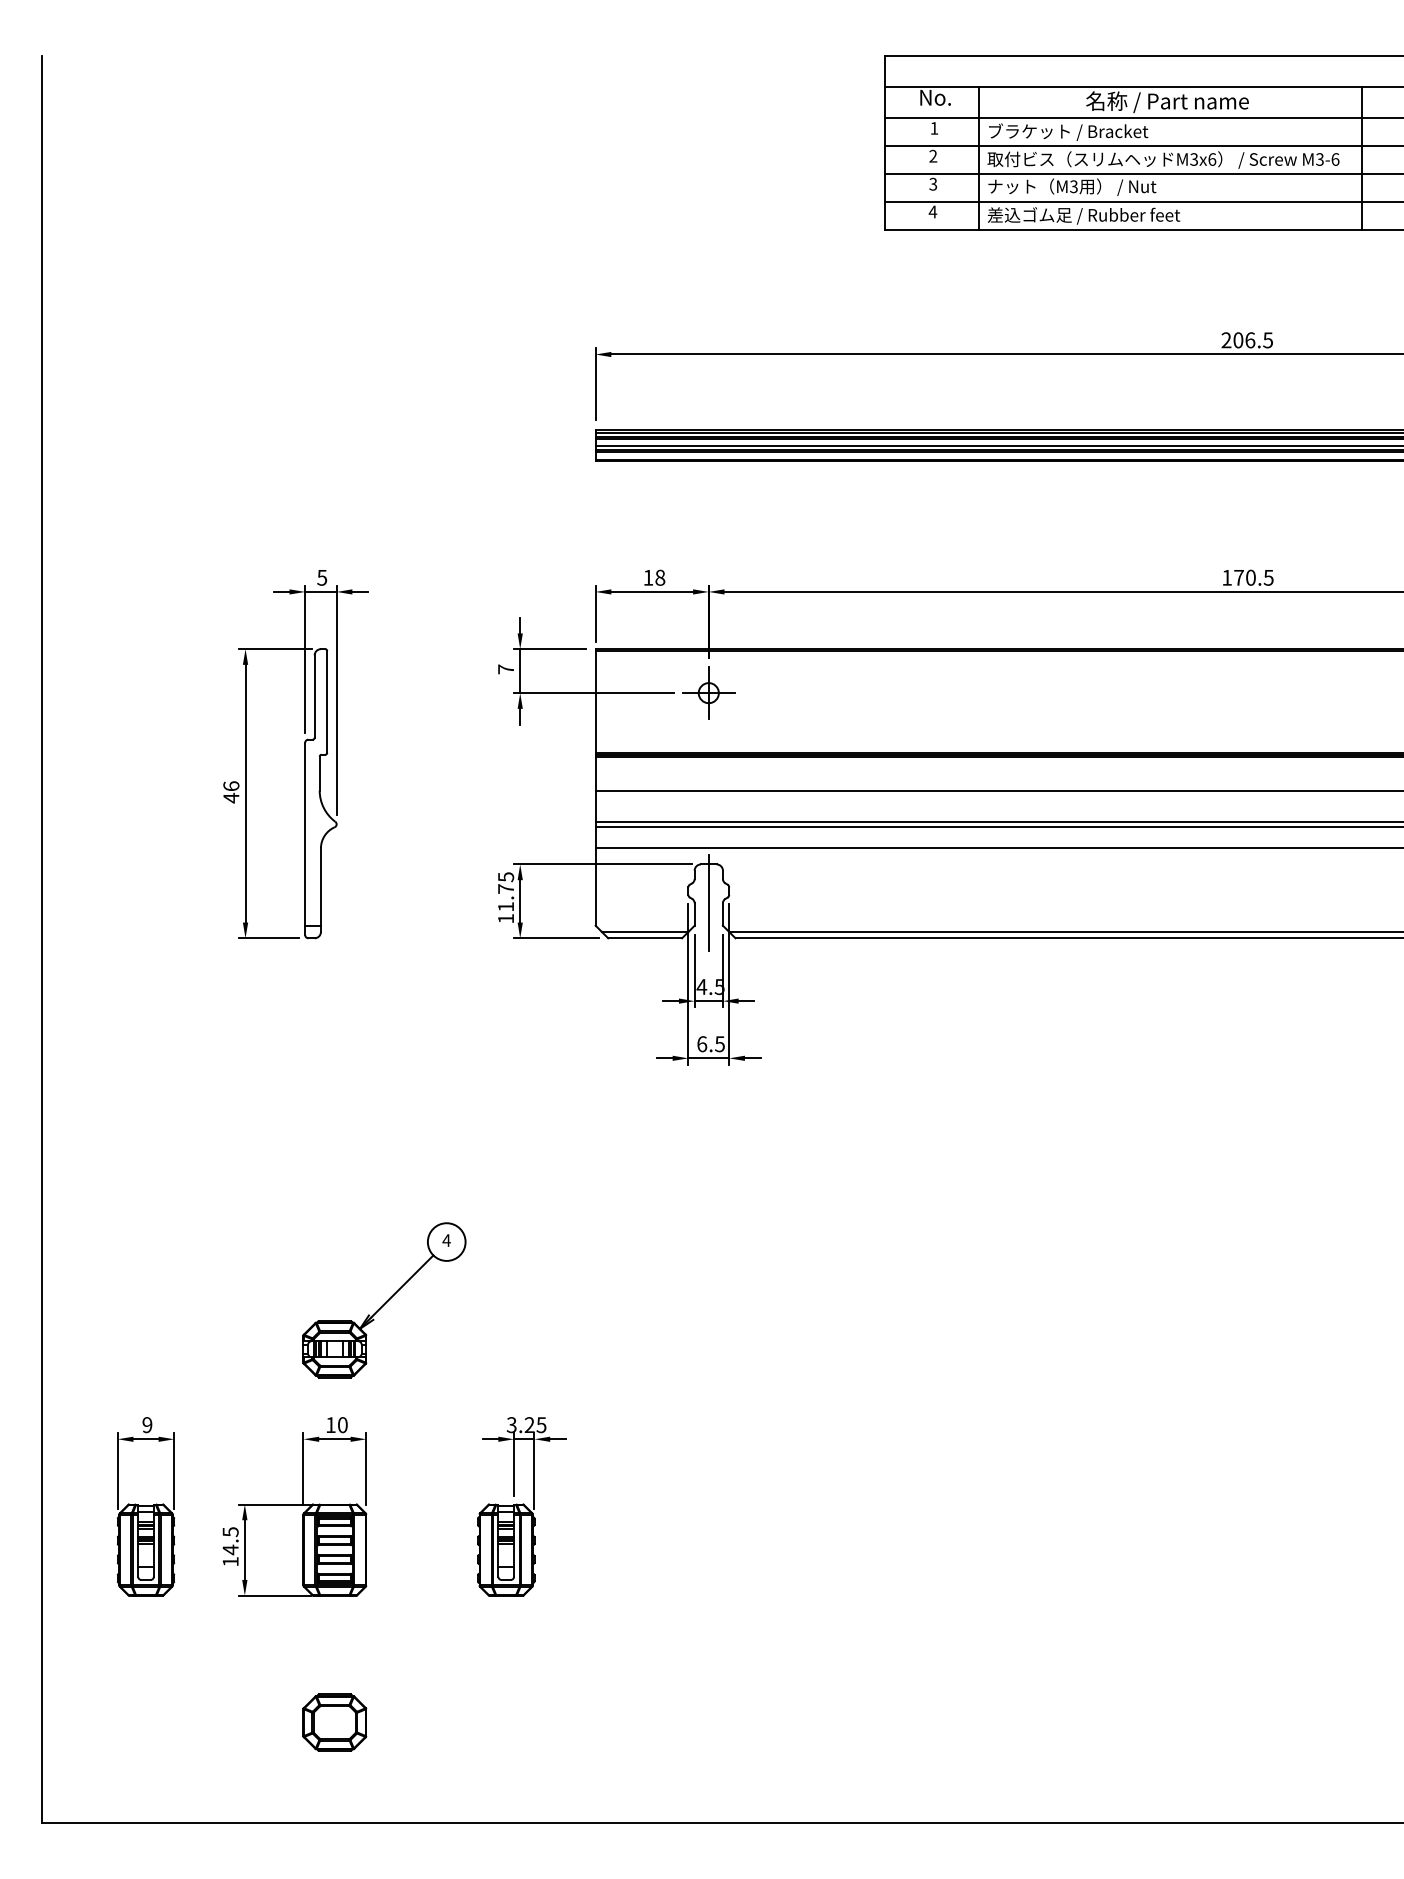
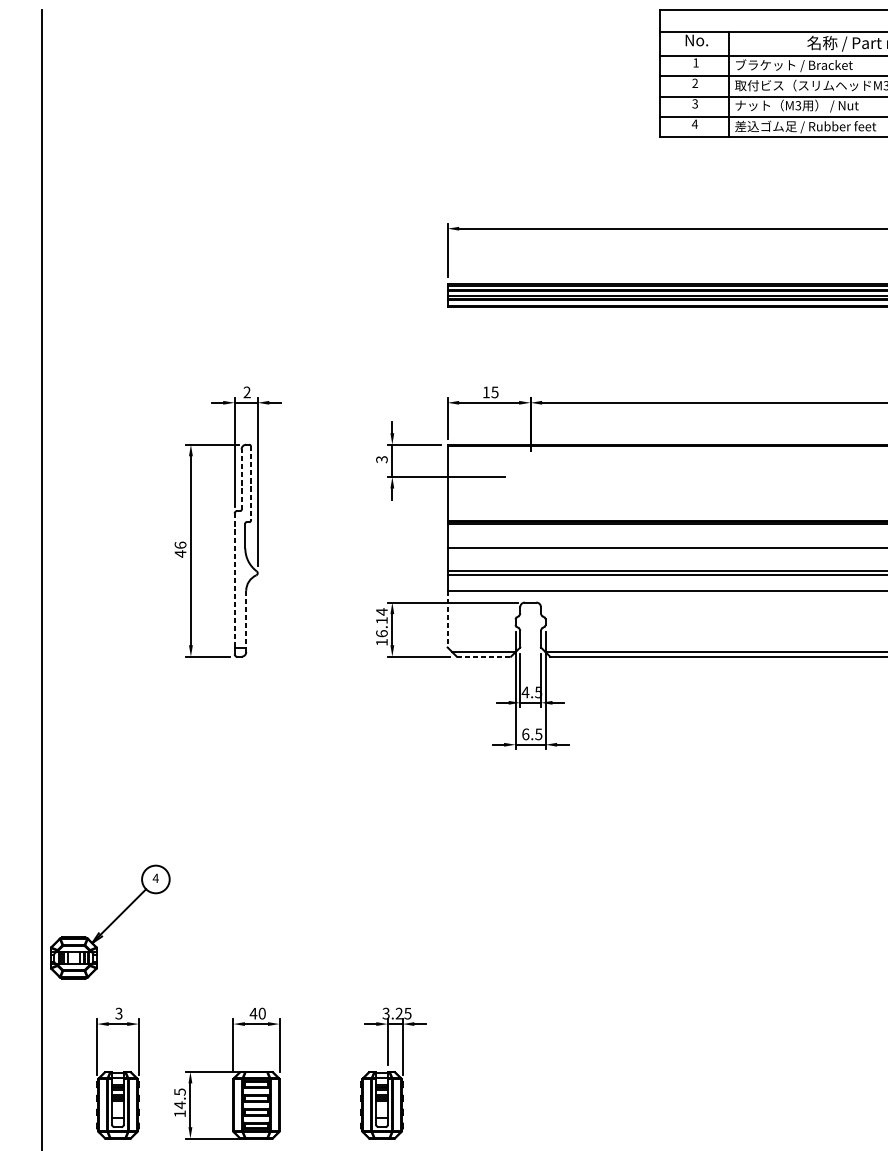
text: (322, 577) -> (247, 392), 5 -> 2
text: (660, 577) -> (495, 392), 18 -> 15
text: (506, 669) -> (382, 459), 7 -> 3
part: (708, 692) -> (530, 476), removed
line: (314, 696) -> (241, 479), solid -> dashed
line: (327, 701) -> (251, 483), solid -> dashed
line: (305, 833) -> (234, 579), solid -> dashed
line: (320, 887) -> (245, 619), solid -> dashed
line: (595, 887) -> (447, 619), solid -> dashed
text: (506, 891) -> (382, 622), 11.75 -> 16.14
line: (708, 902) -> (530, 630), removed
line: (645, 938) -> (484, 656), solid -> dashed
part: (384, 1300) -> (110, 922), moved
text: (330, 1424) -> (253, 1013), 10 -> 40
text: (147, 1425) -> (119, 1013), 9 -> 3

